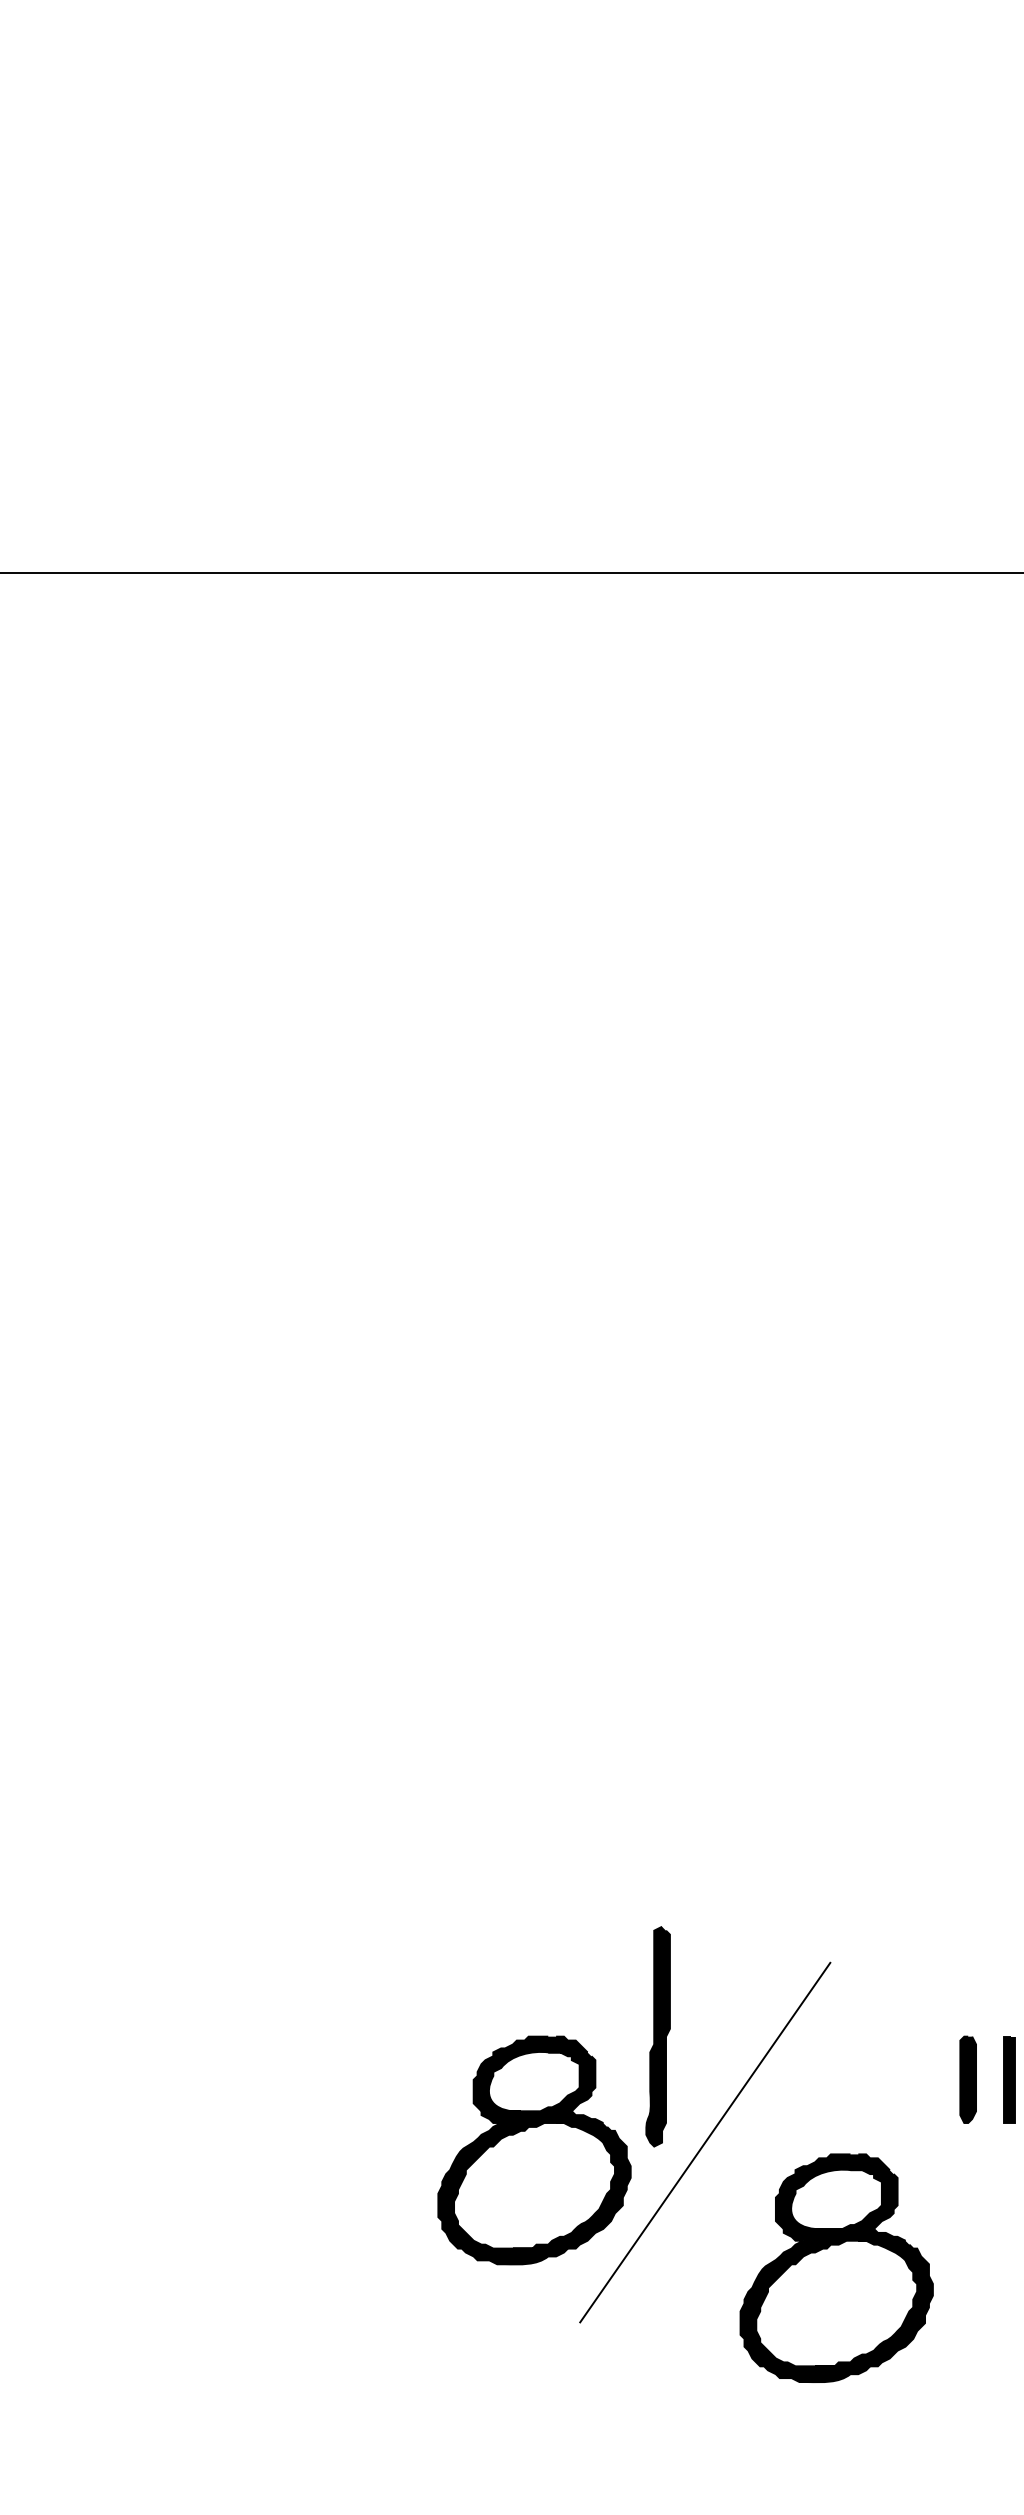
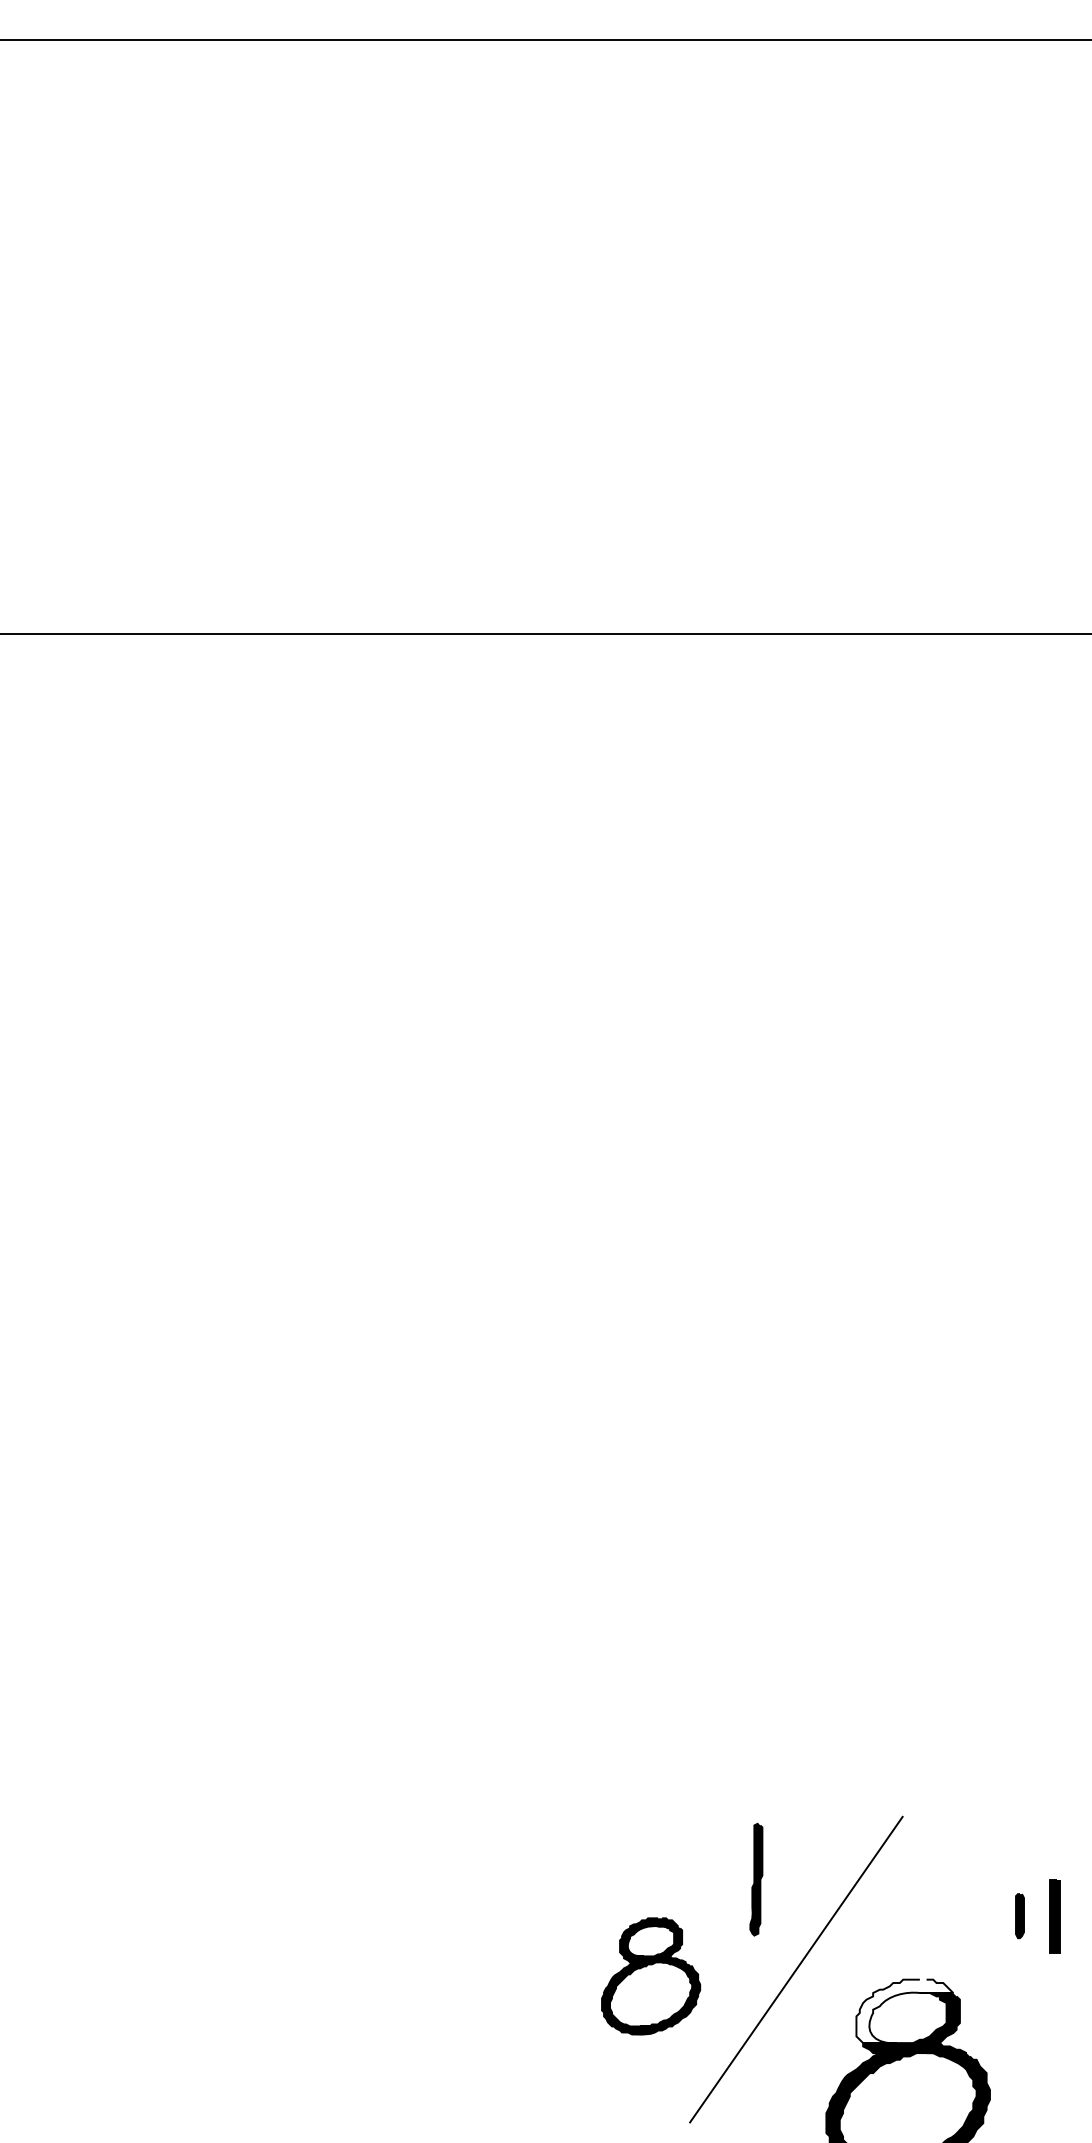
part: (658, 2036) -> (756, 1879), size x0.6
part: (967, 2078) -> (1019, 1915), size x0.6
part: (533, 2150) -> (650, 1976), size x0.6
fill: (832, 2191) -> (904, 2011), removed

